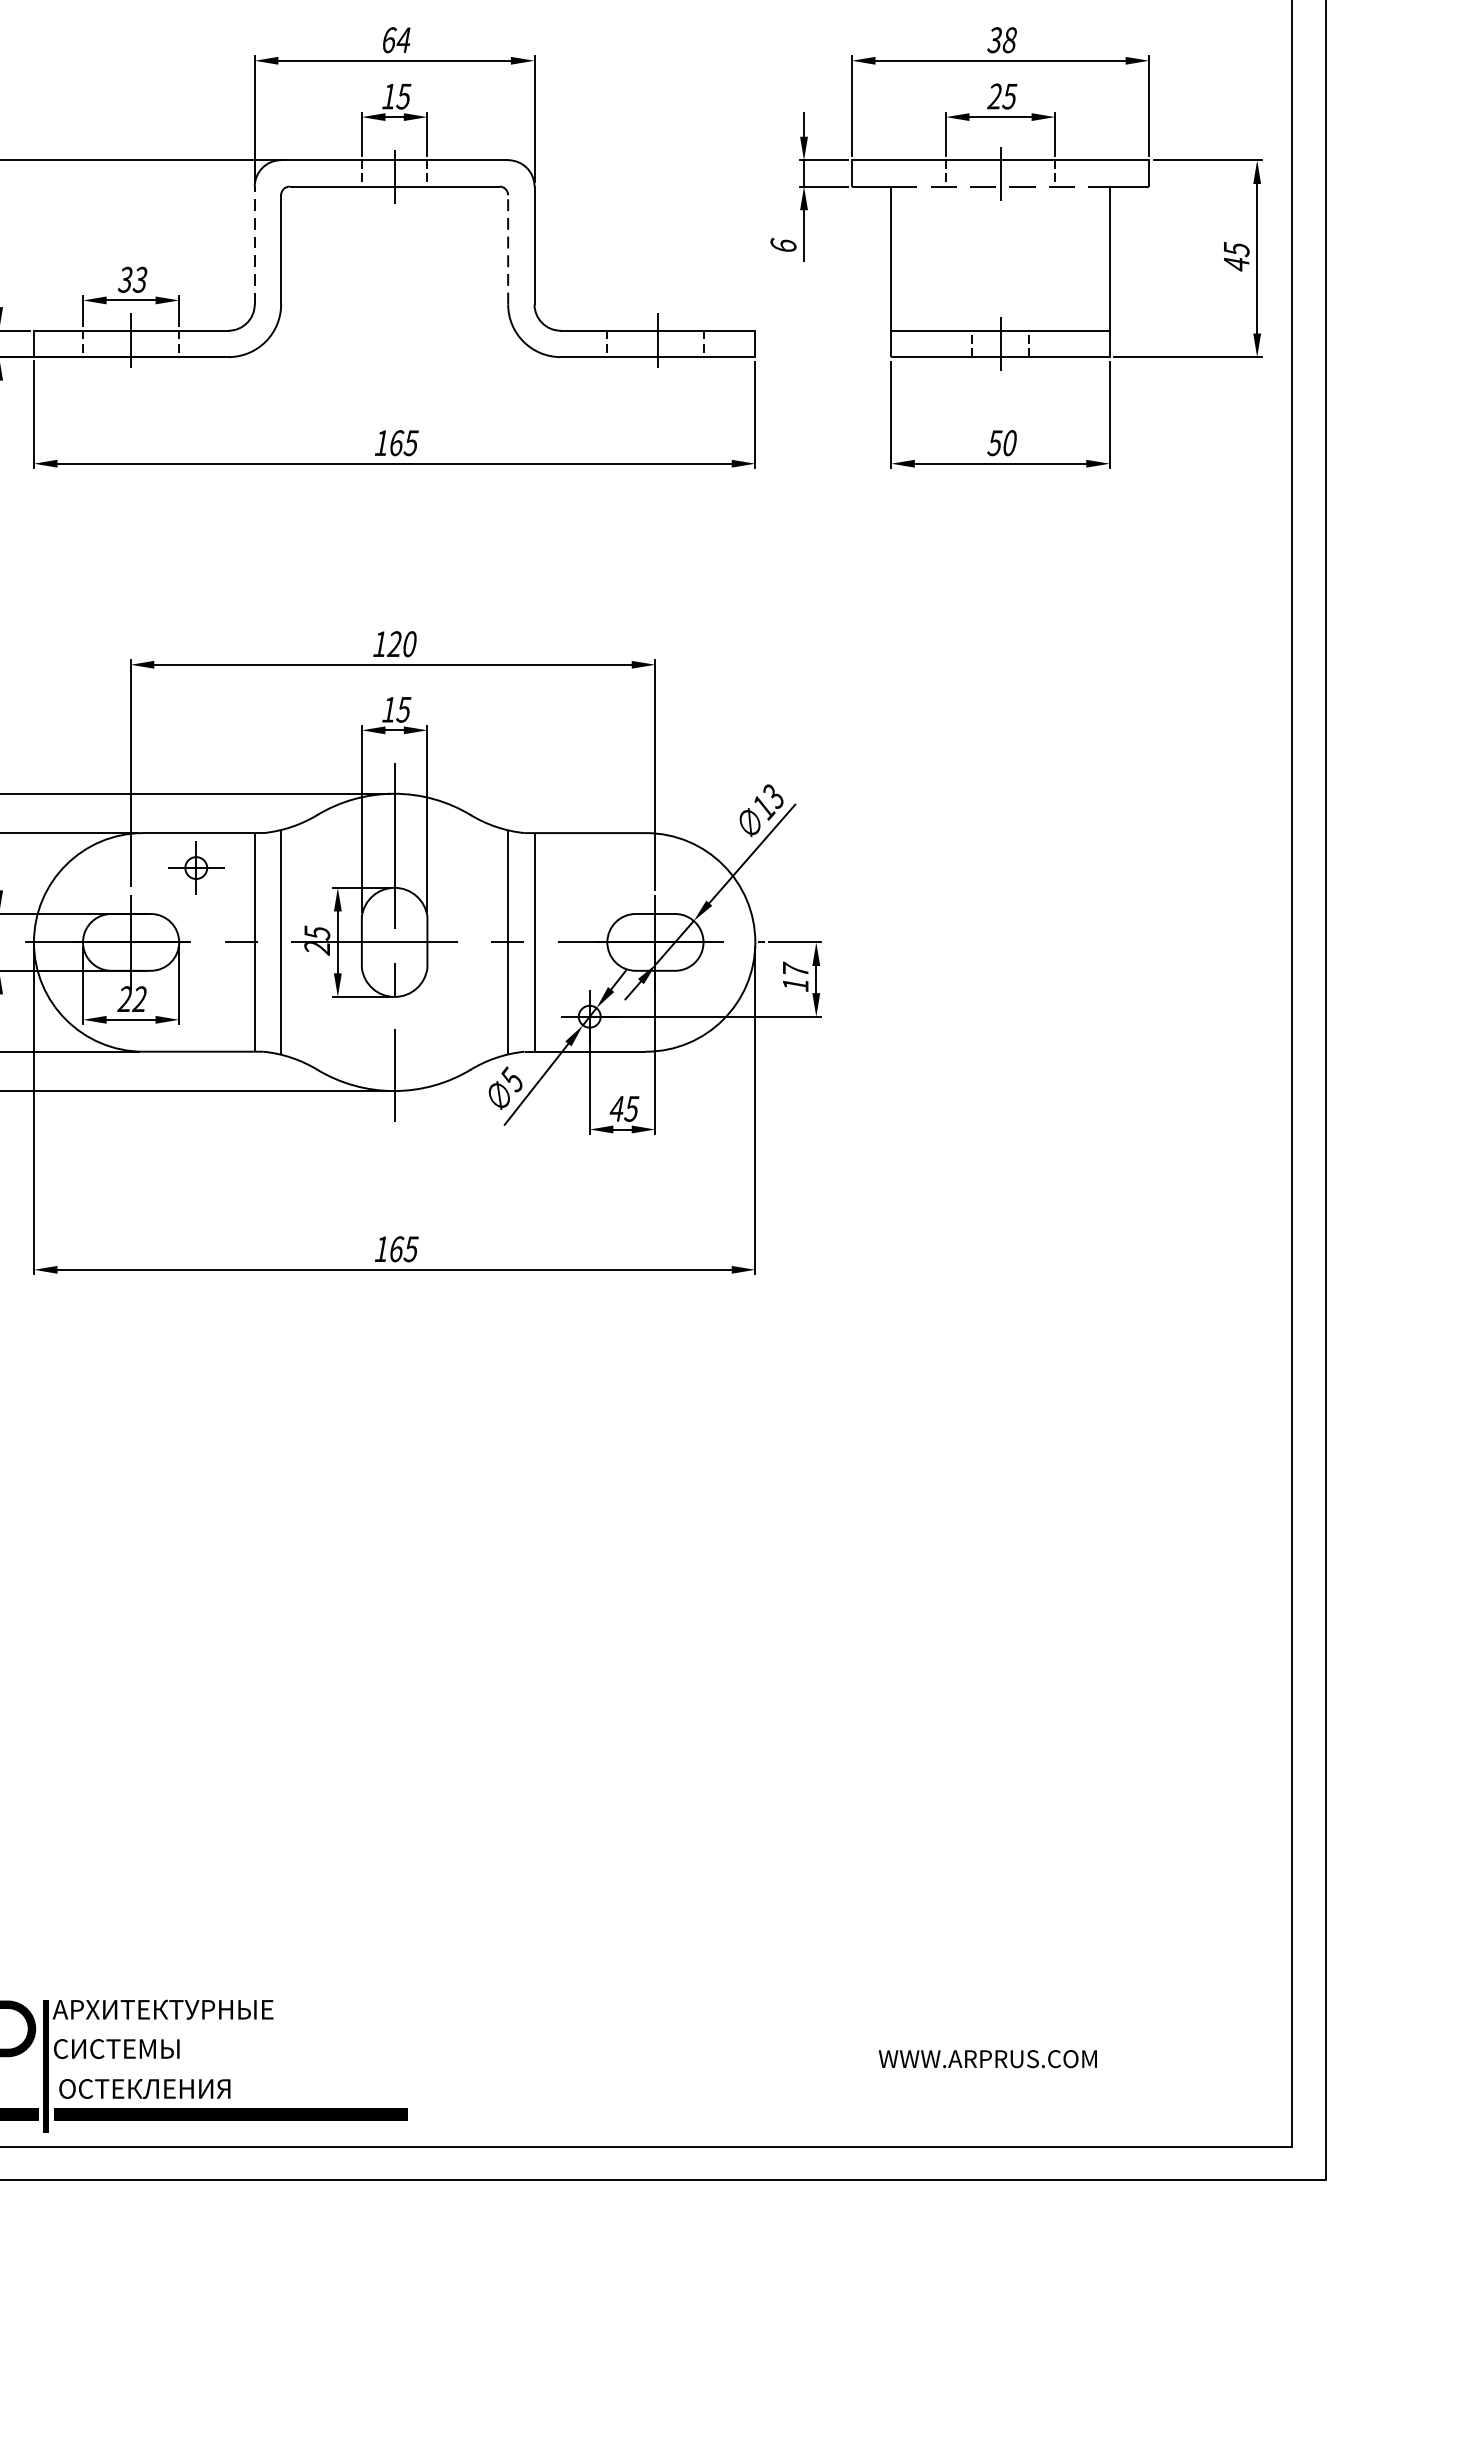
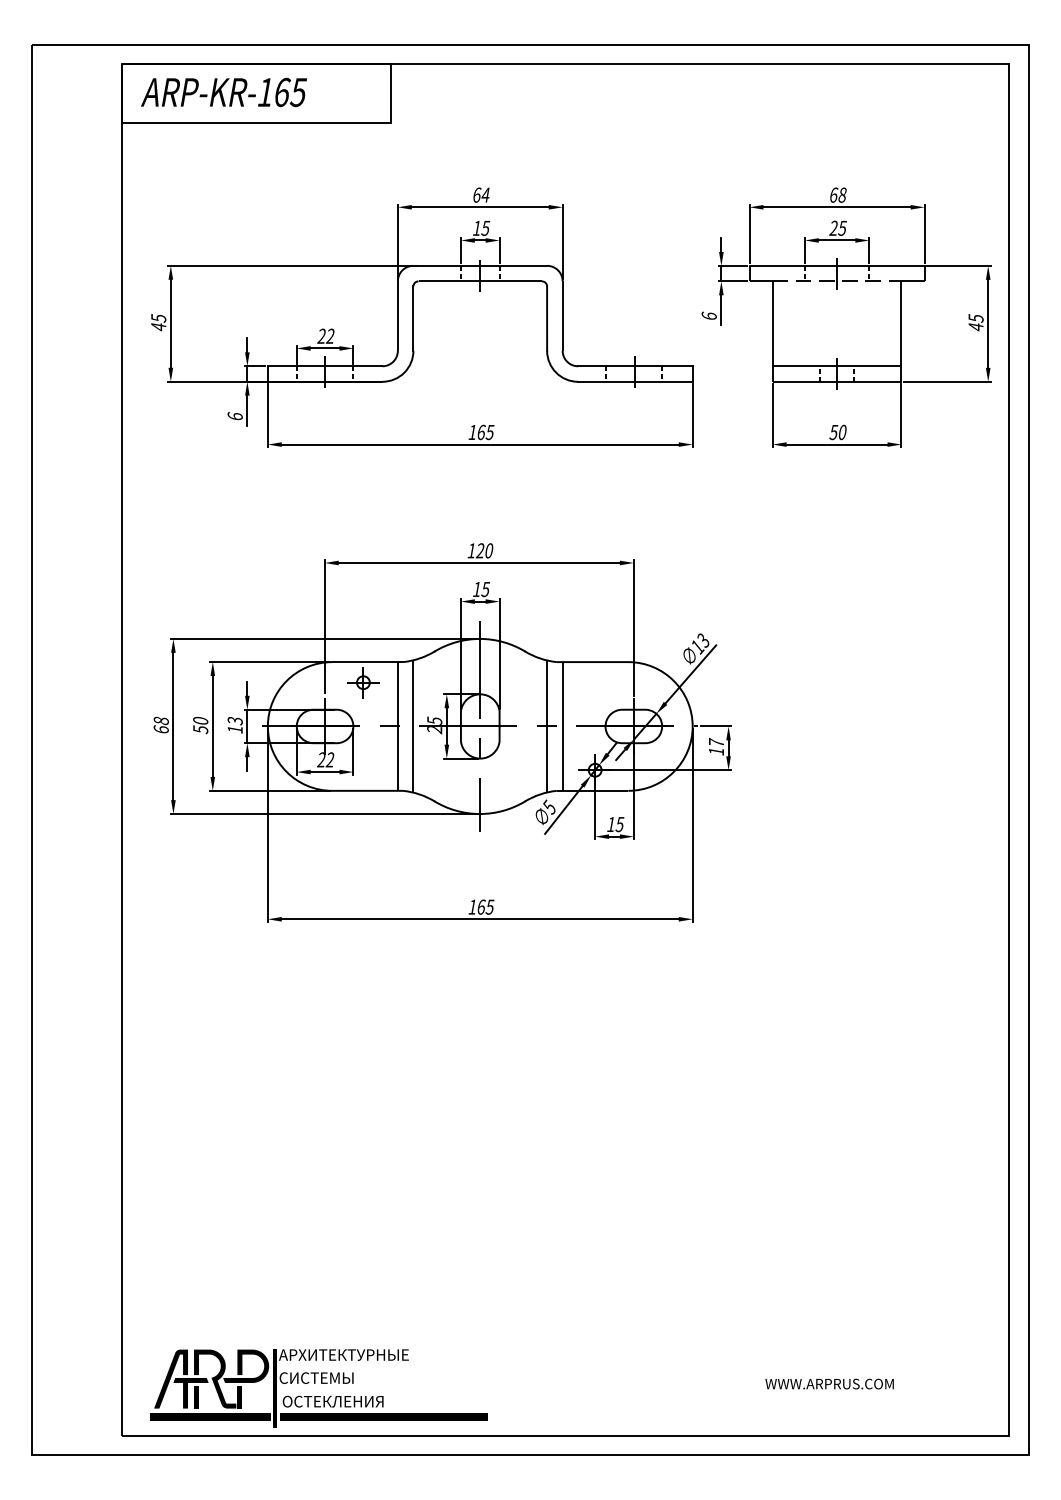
text: (994, 39) -> (833, 194), 38 -> 68
line: (254, 246) -> (397, 316), dashed -> solid
line: (508, 249) -> (547, 318), dashed -> solid
text: (131, 280) -> (325, 336), 33 -> 22
text: (615, 1108) -> (610, 824), 45 -> 15

